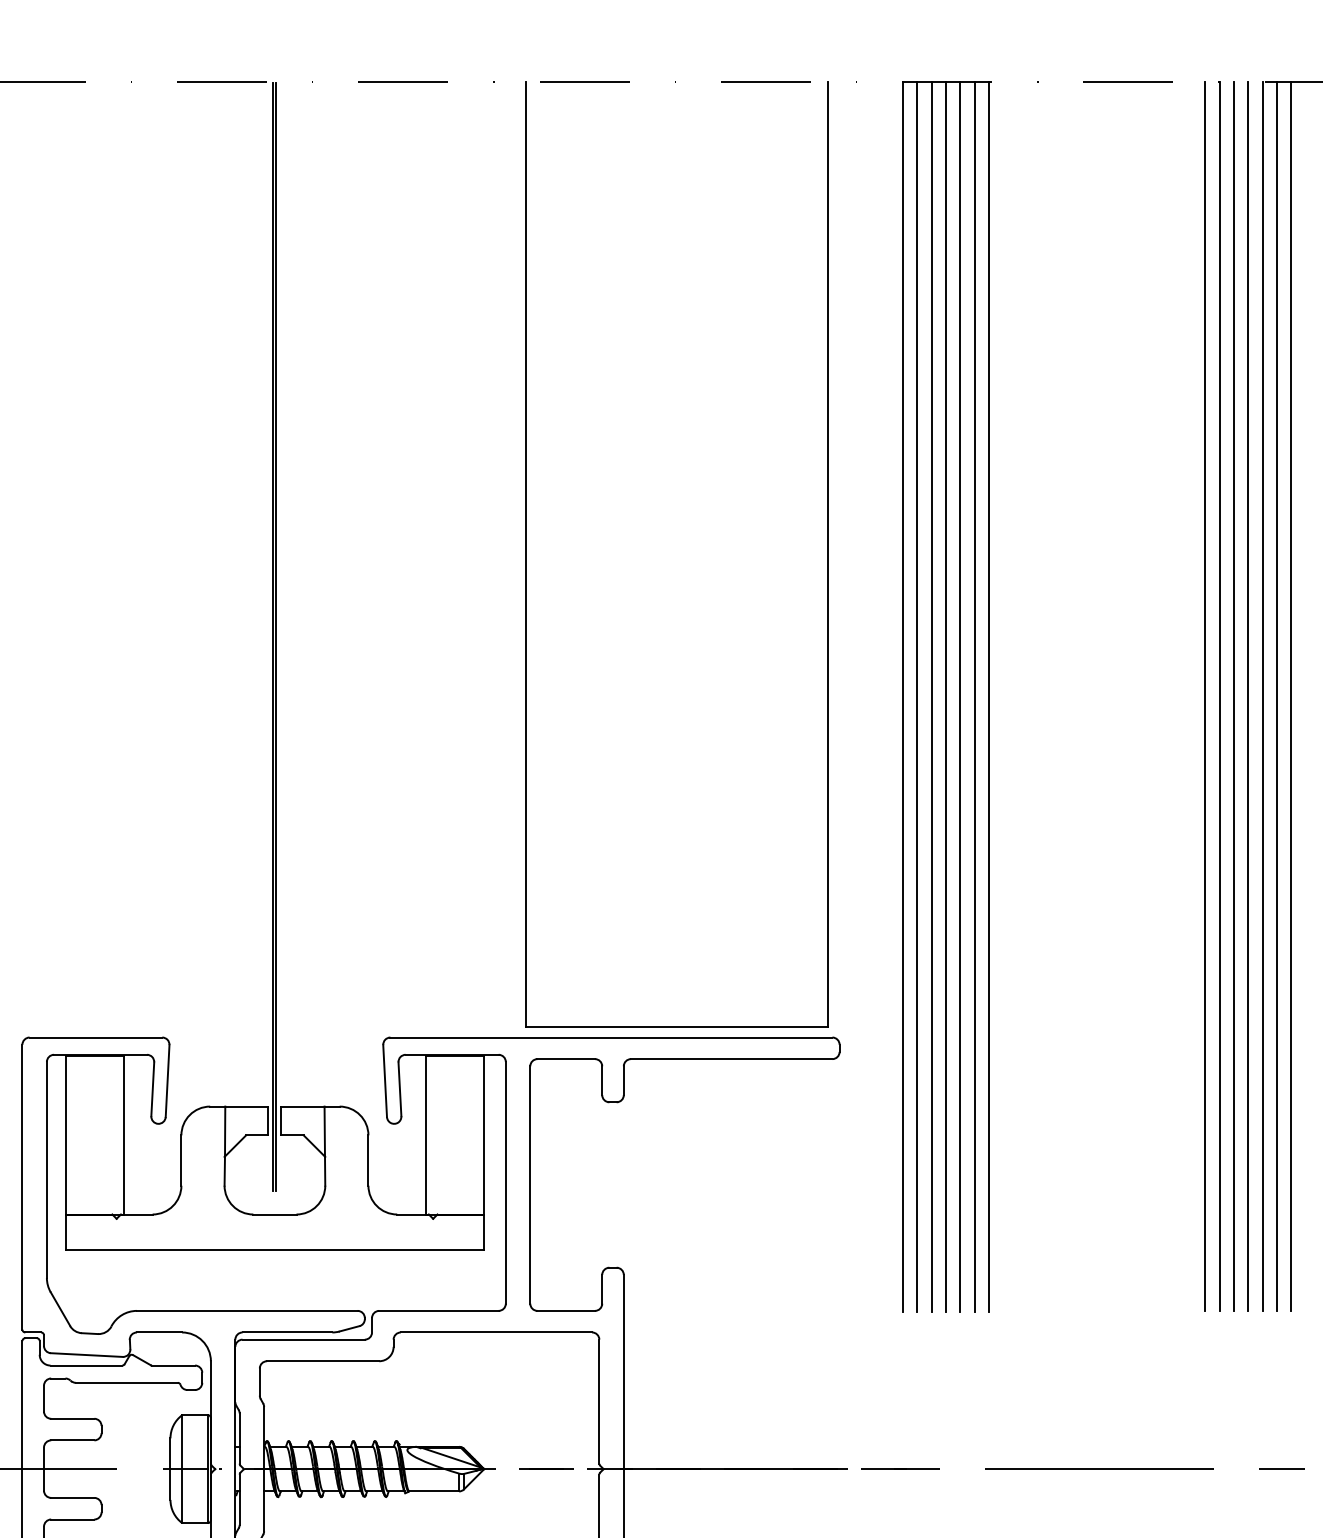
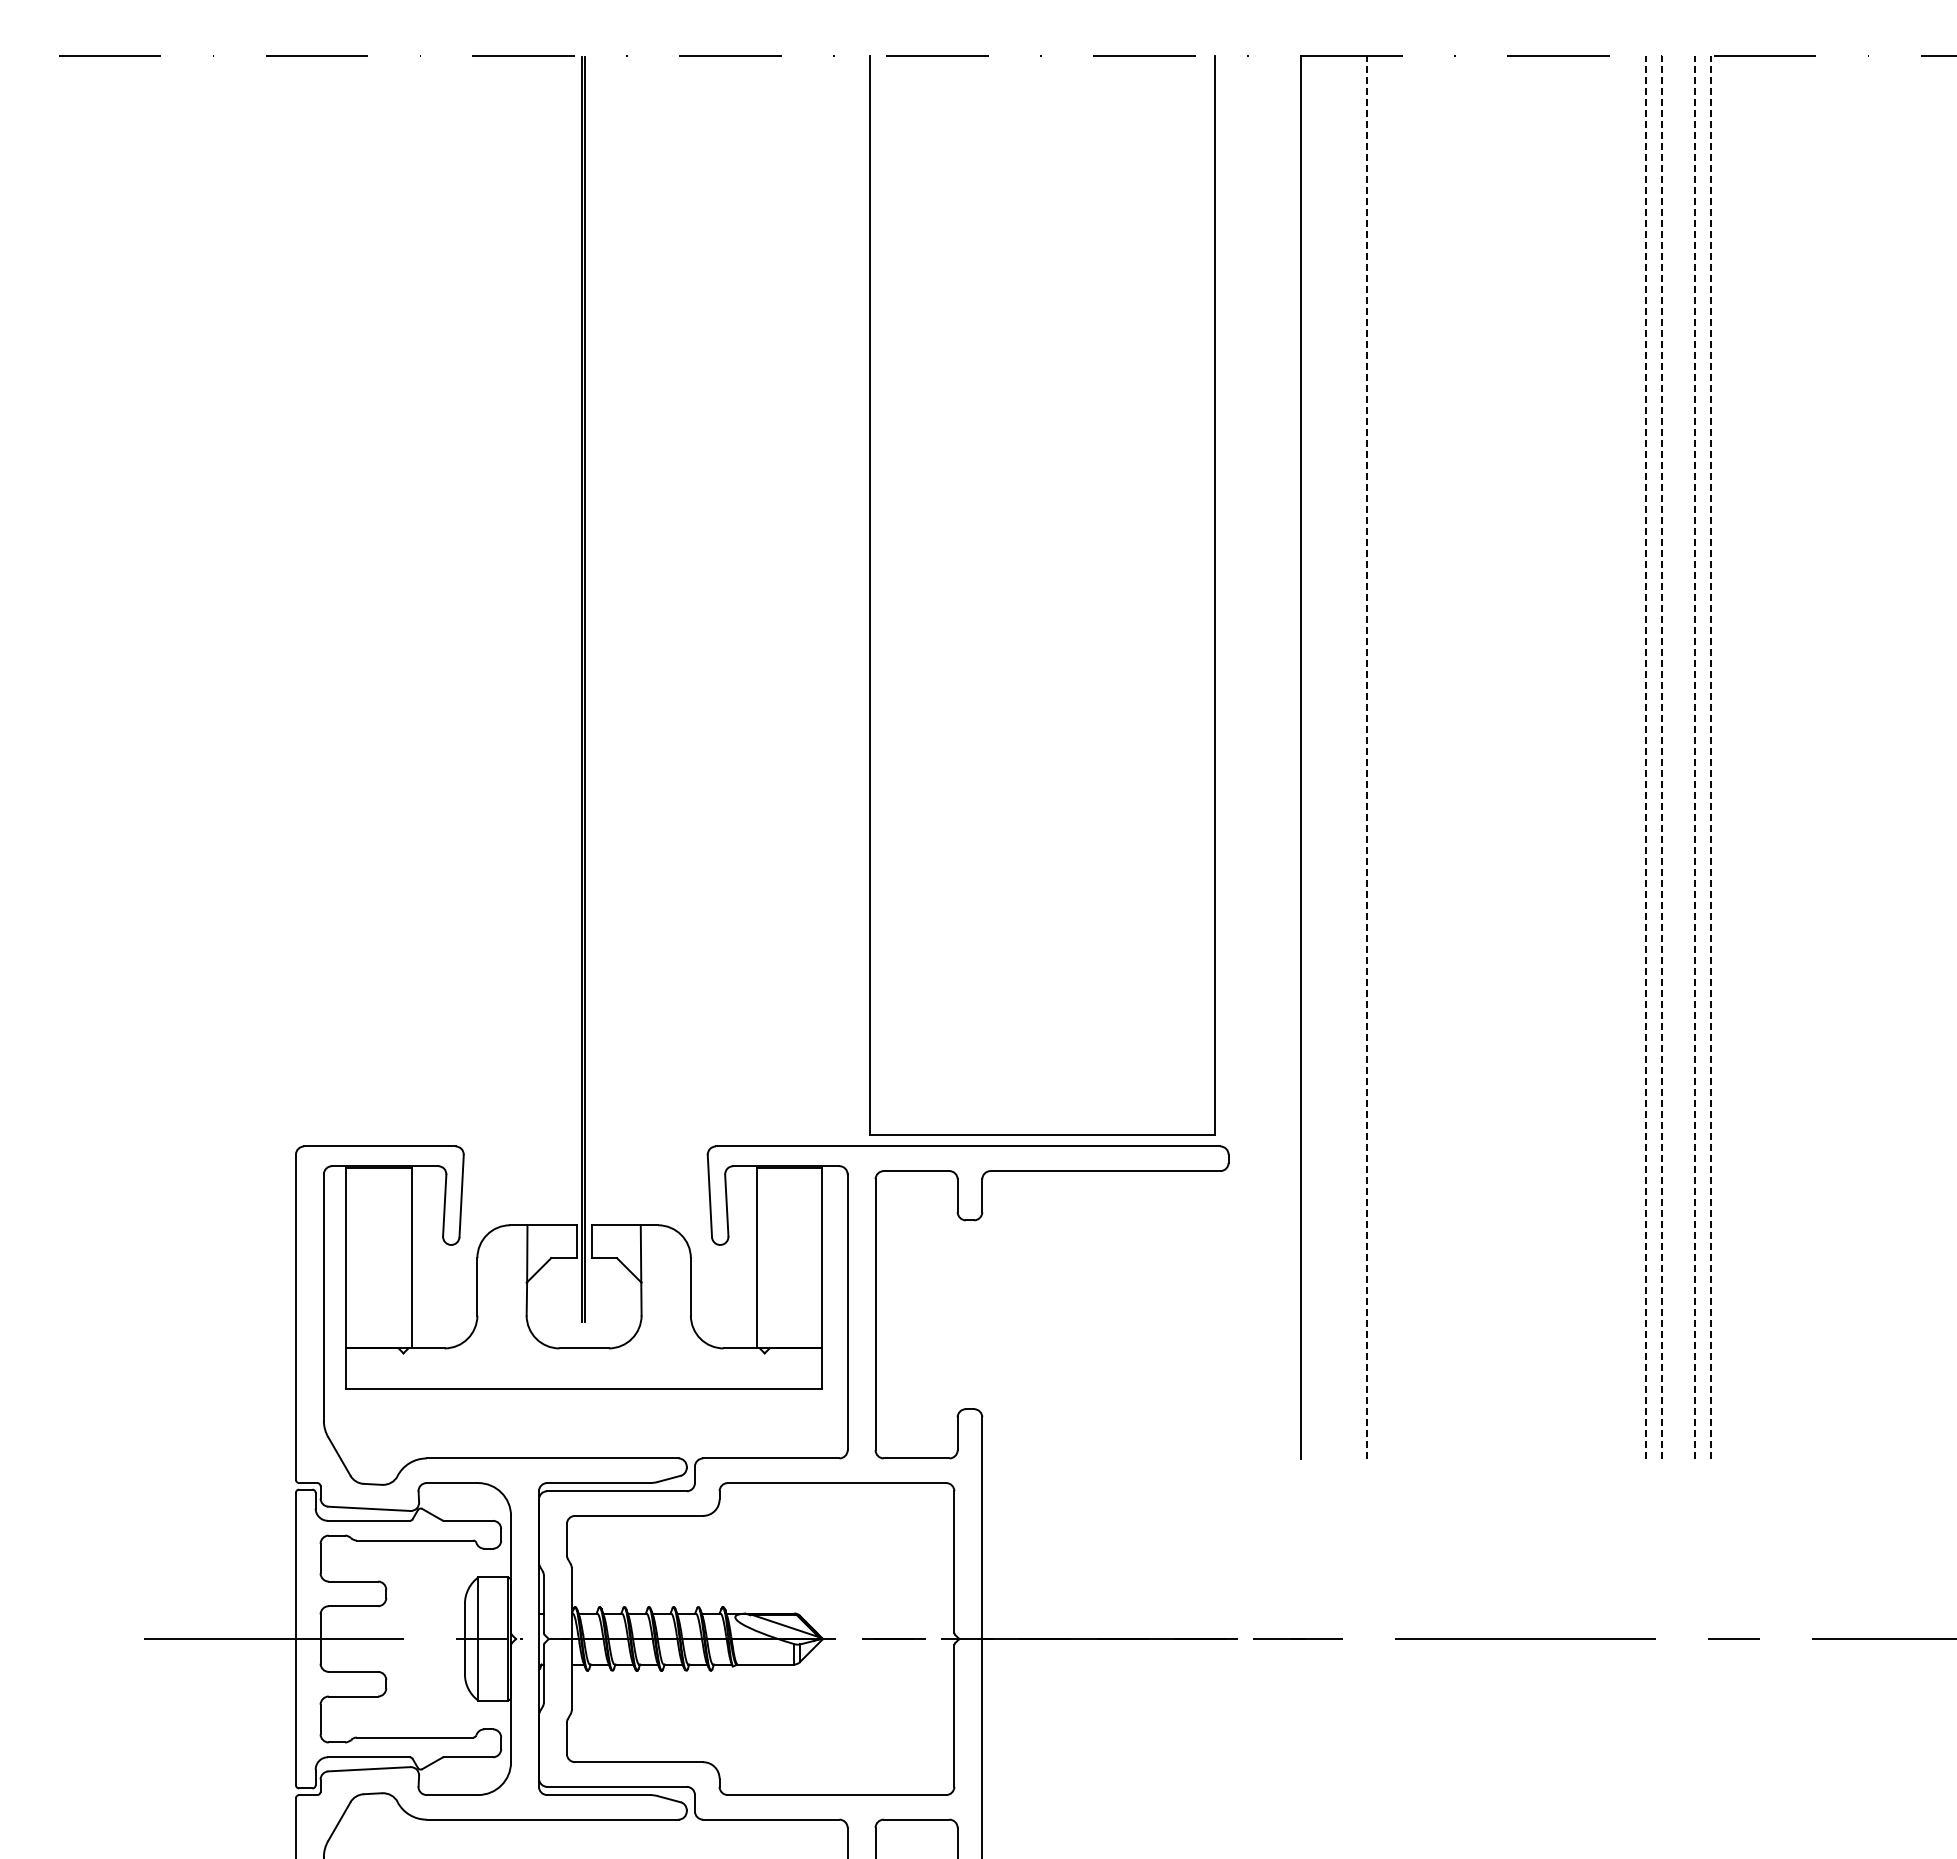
line: (1233, 695) -> (1678, 756), removed
line: (1276, 695) -> (1727, 756), removed
line: (1291, 695) -> (1744, 756), removed
line: (917, 696) -> (1317, 757), removed
line: (931, 696) -> (1333, 757), removed
line: (946, 696) -> (1350, 757), removed
line: (960, 696) -> (1366, 757), solid -> dashed
line: (974, 696) -> (1382, 757), removed
line: (989, 696) -> (1399, 757), removed
line: (1204, 696) -> (1645, 757), solid -> dashed
line: (1219, 696) -> (1662, 757), solid -> dashed
line: (1248, 696) -> (1695, 757), solid -> dashed
line: (1262, 696) -> (1711, 757), solid -> dashed

